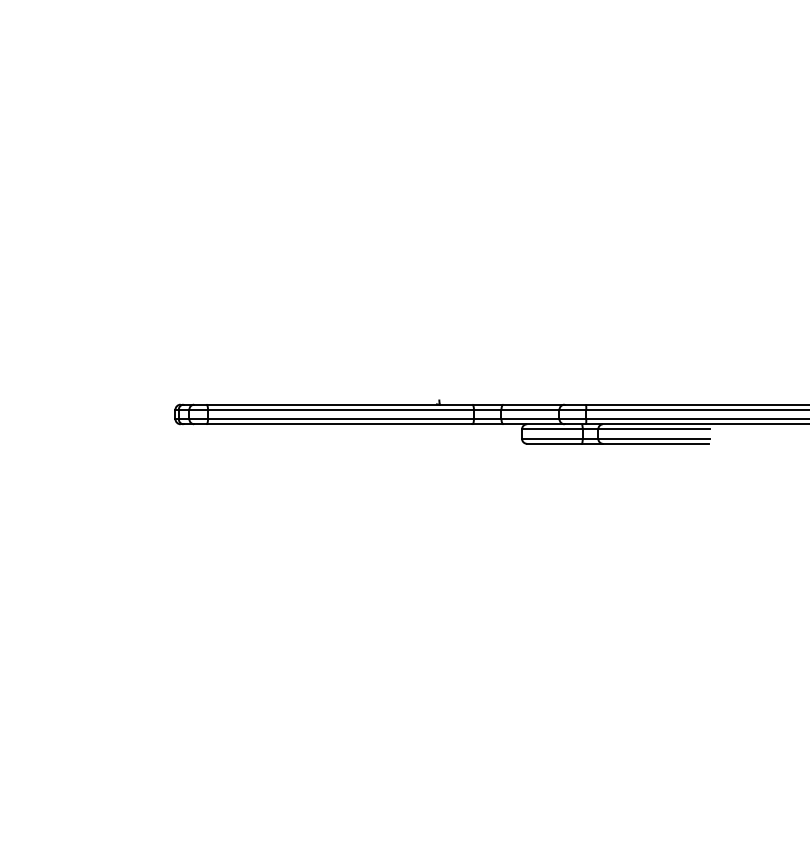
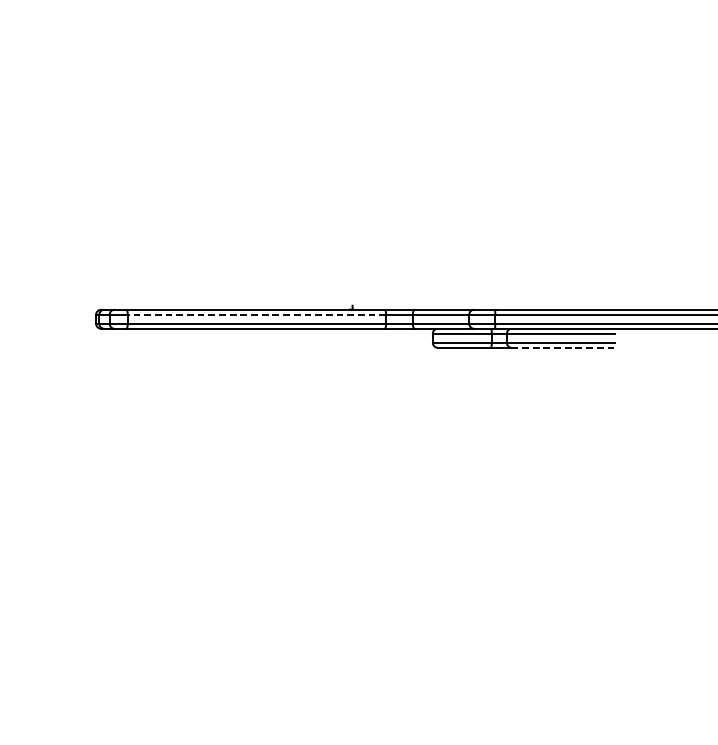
line: (341, 409) -> (257, 314), solid -> dashed
line: (655, 443) -> (562, 347), solid -> dashed

